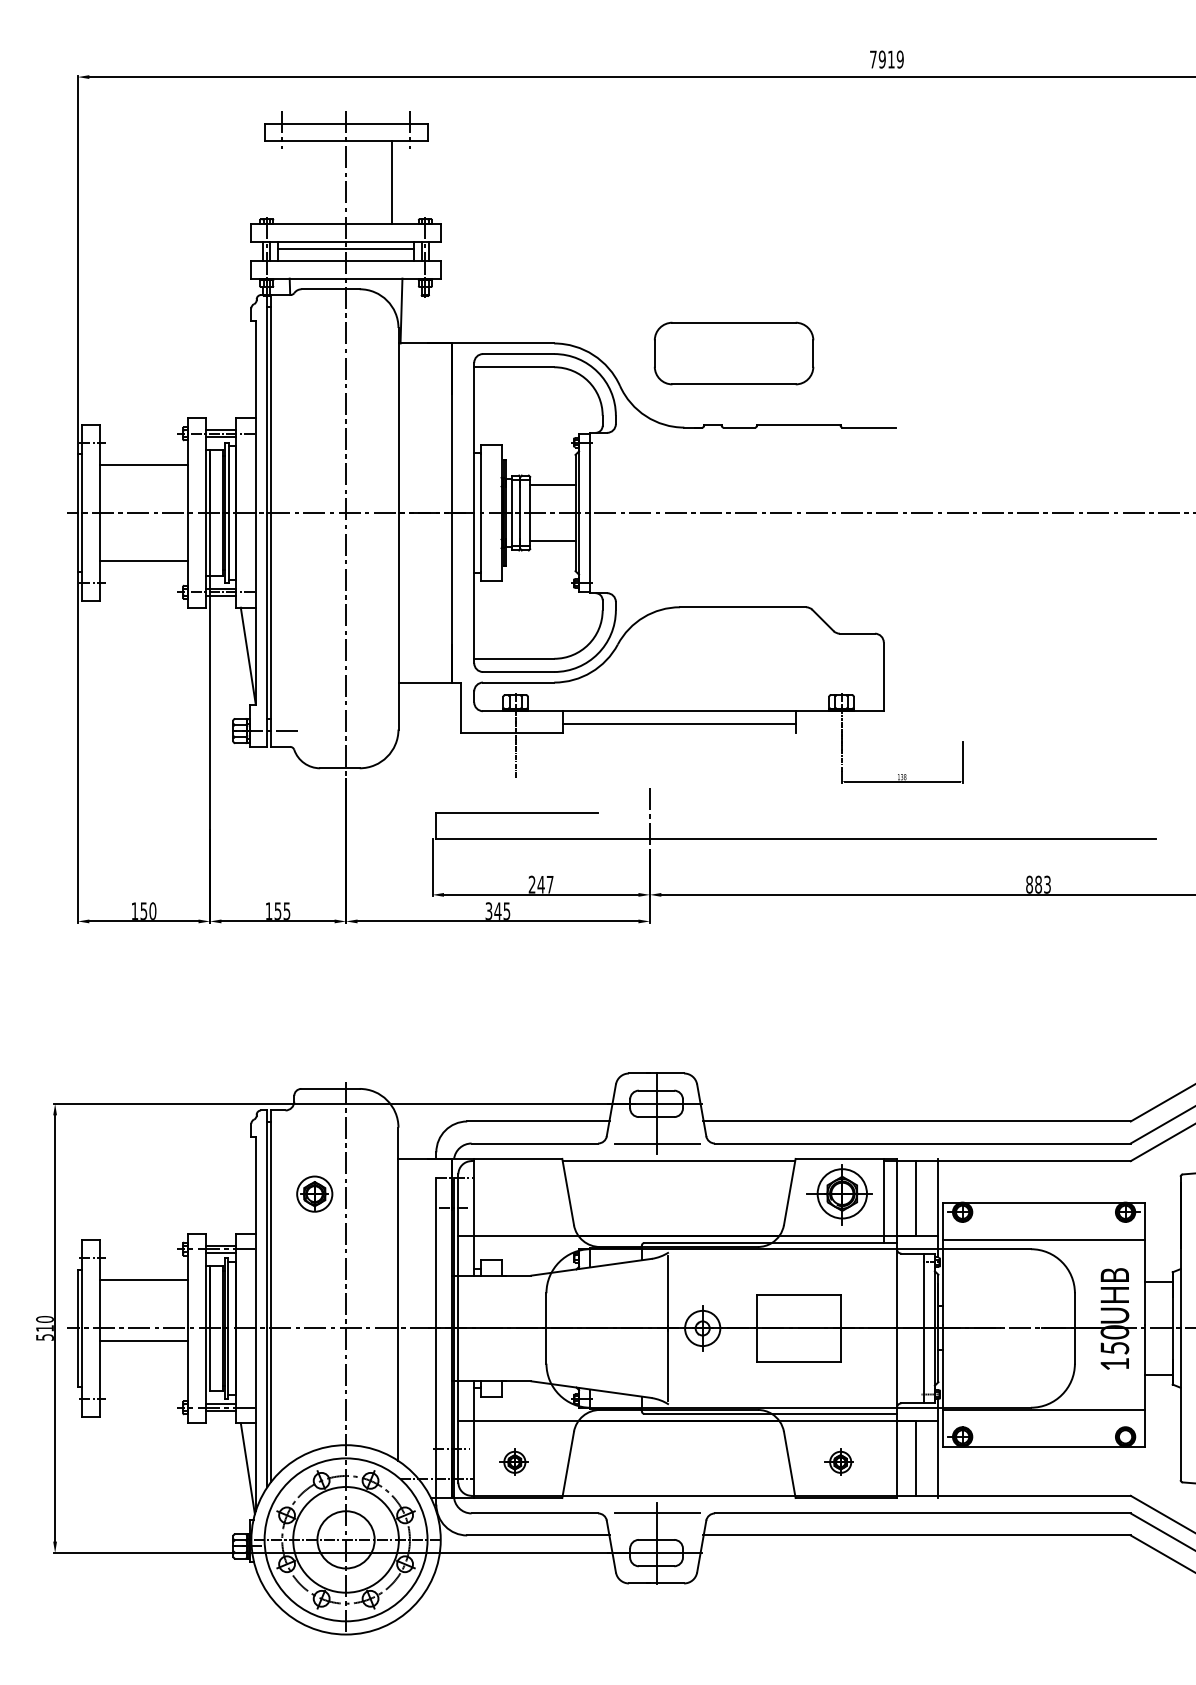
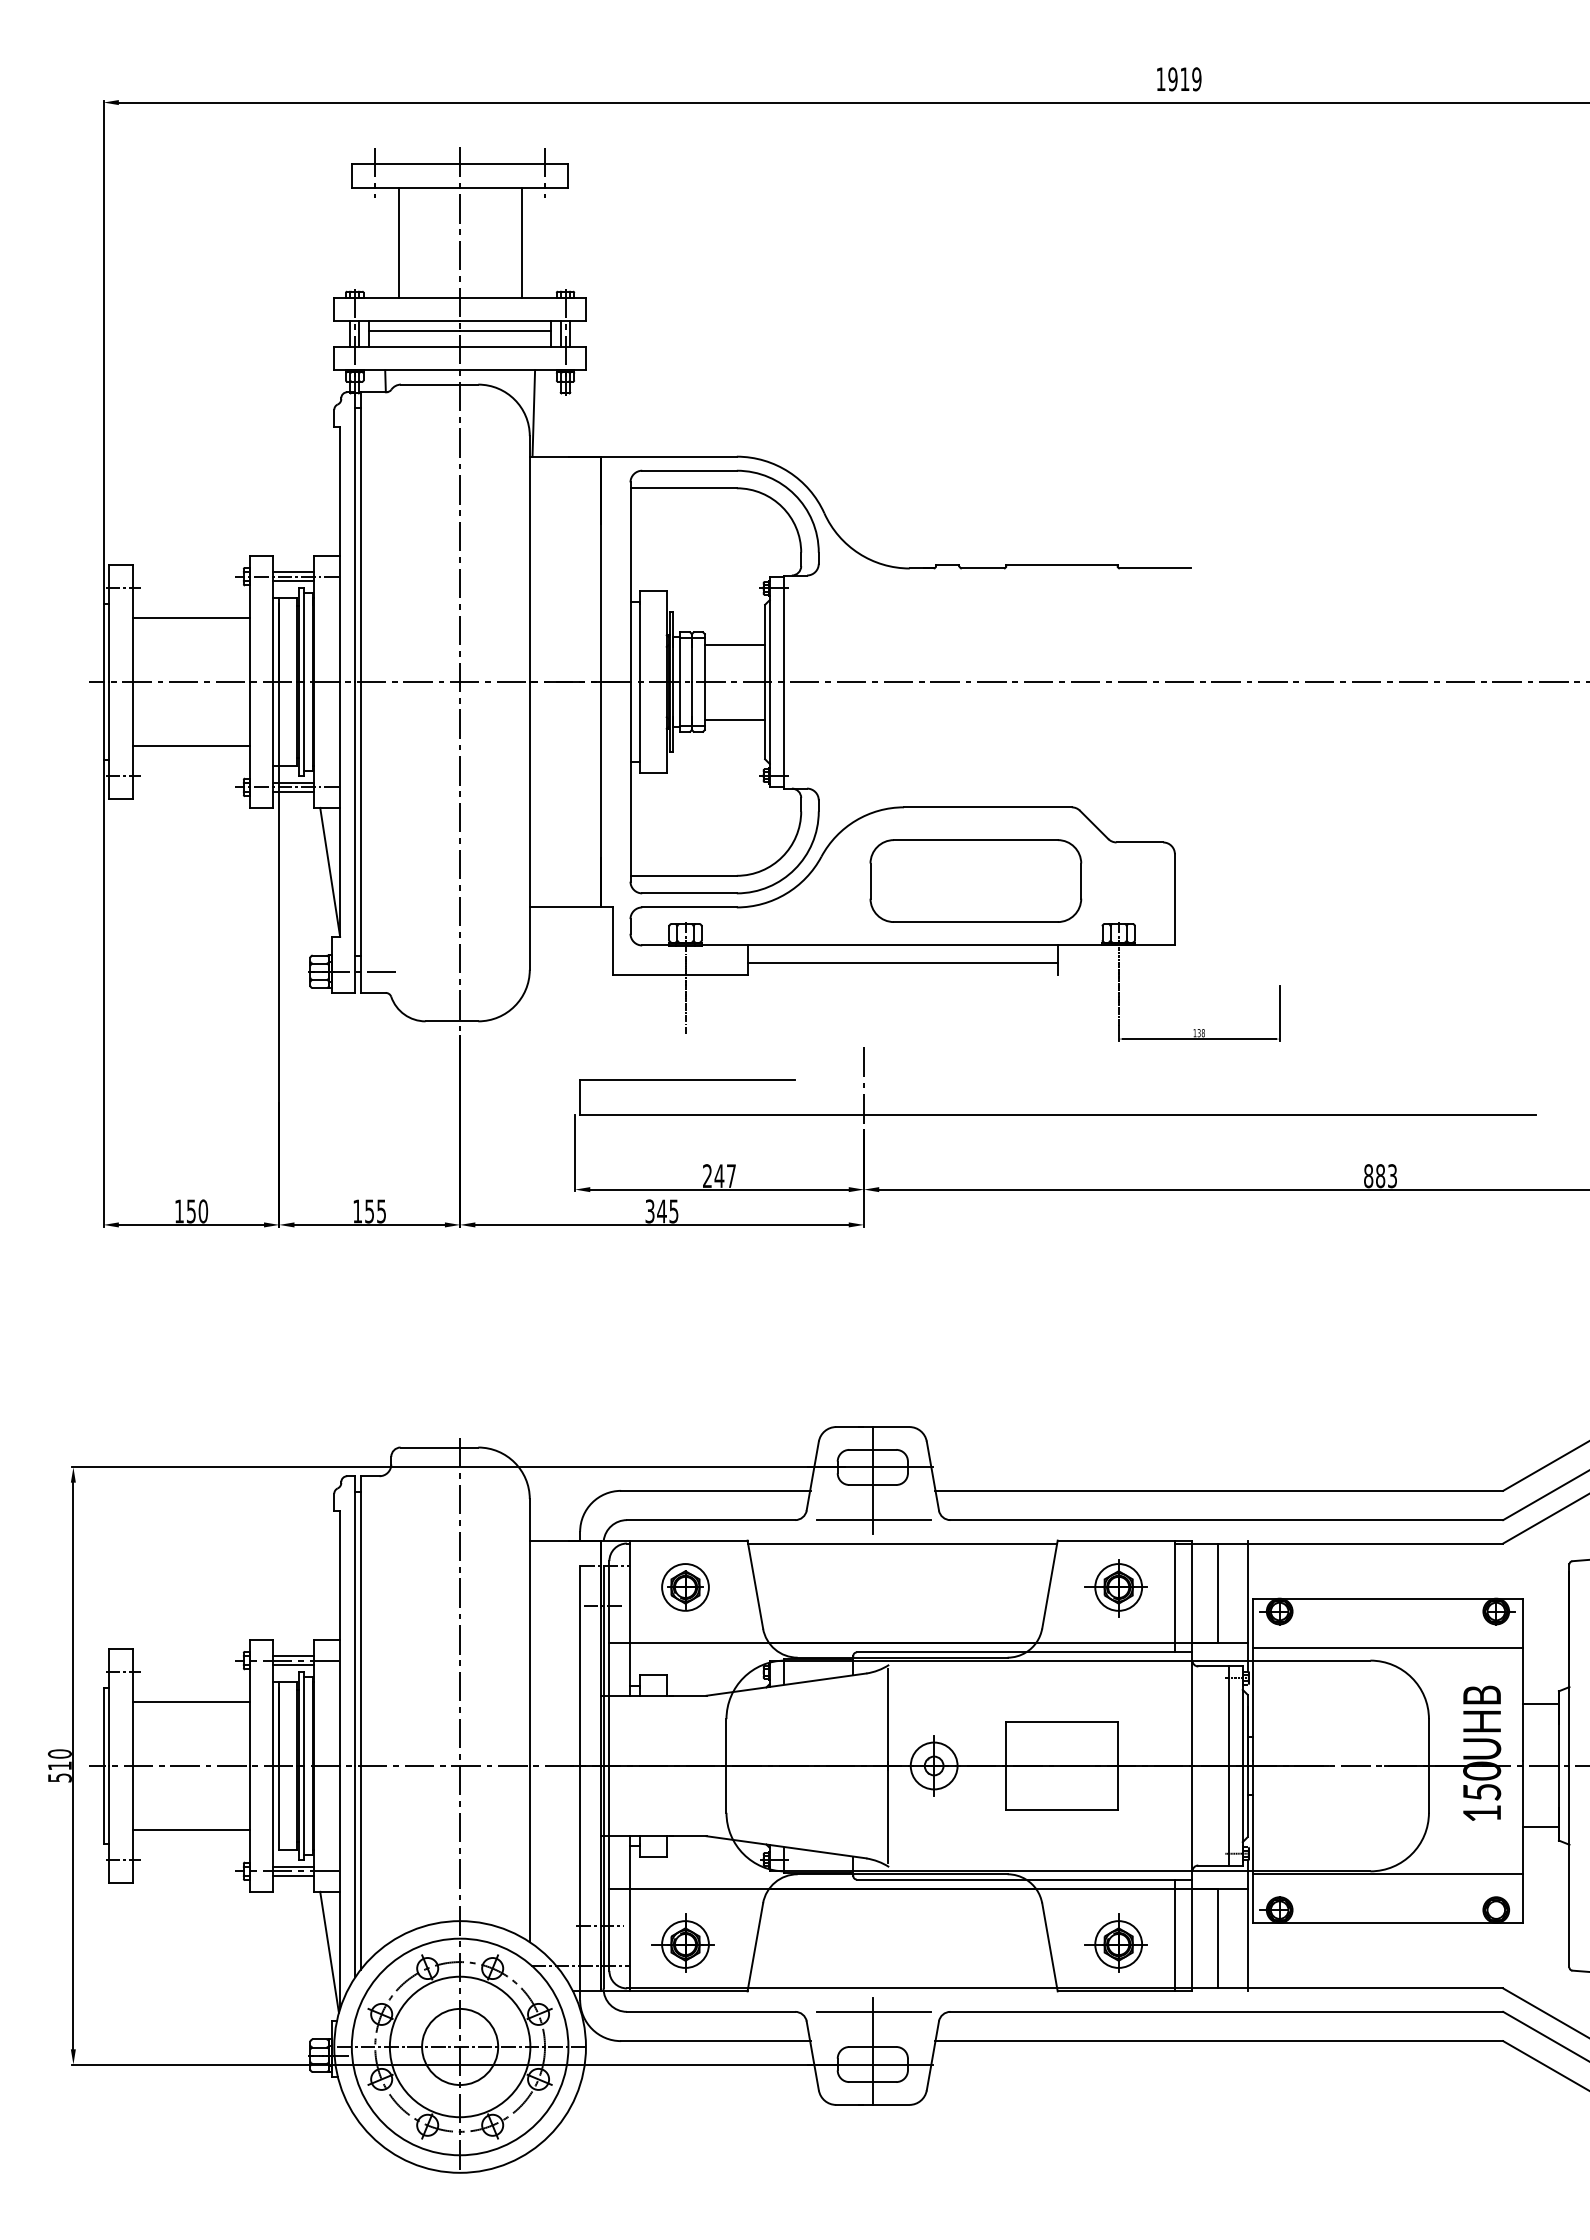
text: (872, 58) -> (1160, 78), 7919 -> 1919
line: (299, 182) -> (398, 242), added
part: (733, 353) -> (975, 880), moved
part: (314, 1194) -> (685, 1587), moved
part: (839, 1194) -> (1115, 1588), size x0.71
line: (143, 1340) -> (190, 1830), moved
line: (883, 1456) -> (1174, 1935), added
part: (513, 1461) -> (682, 1942), size x1.67
part: (839, 1461) -> (1115, 1942), size x1.67

